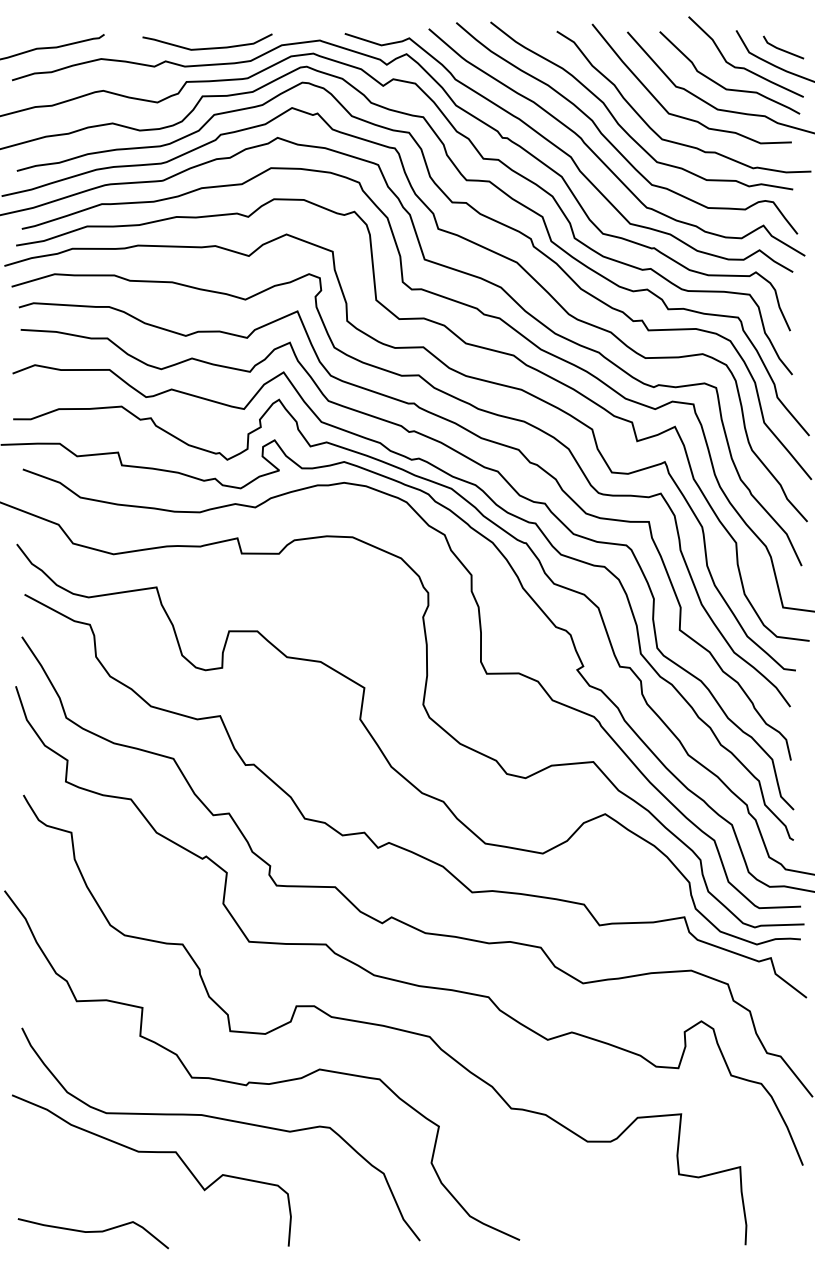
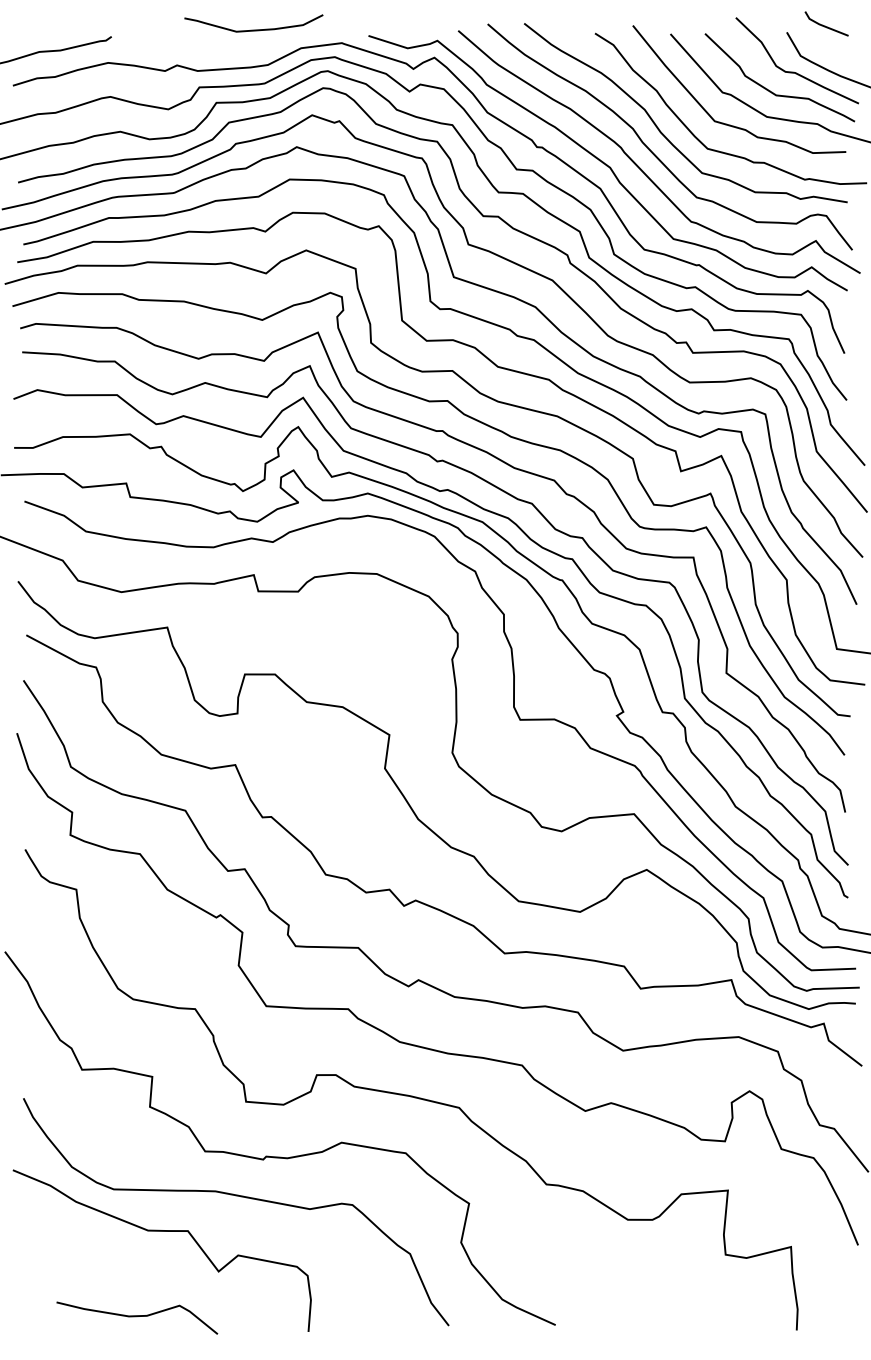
curve: (207, 47) -> (253, 29), moved
line: (783, 49) -> (826, 26), moved
curve: (92, 1232) -> (136, 1316), moved

